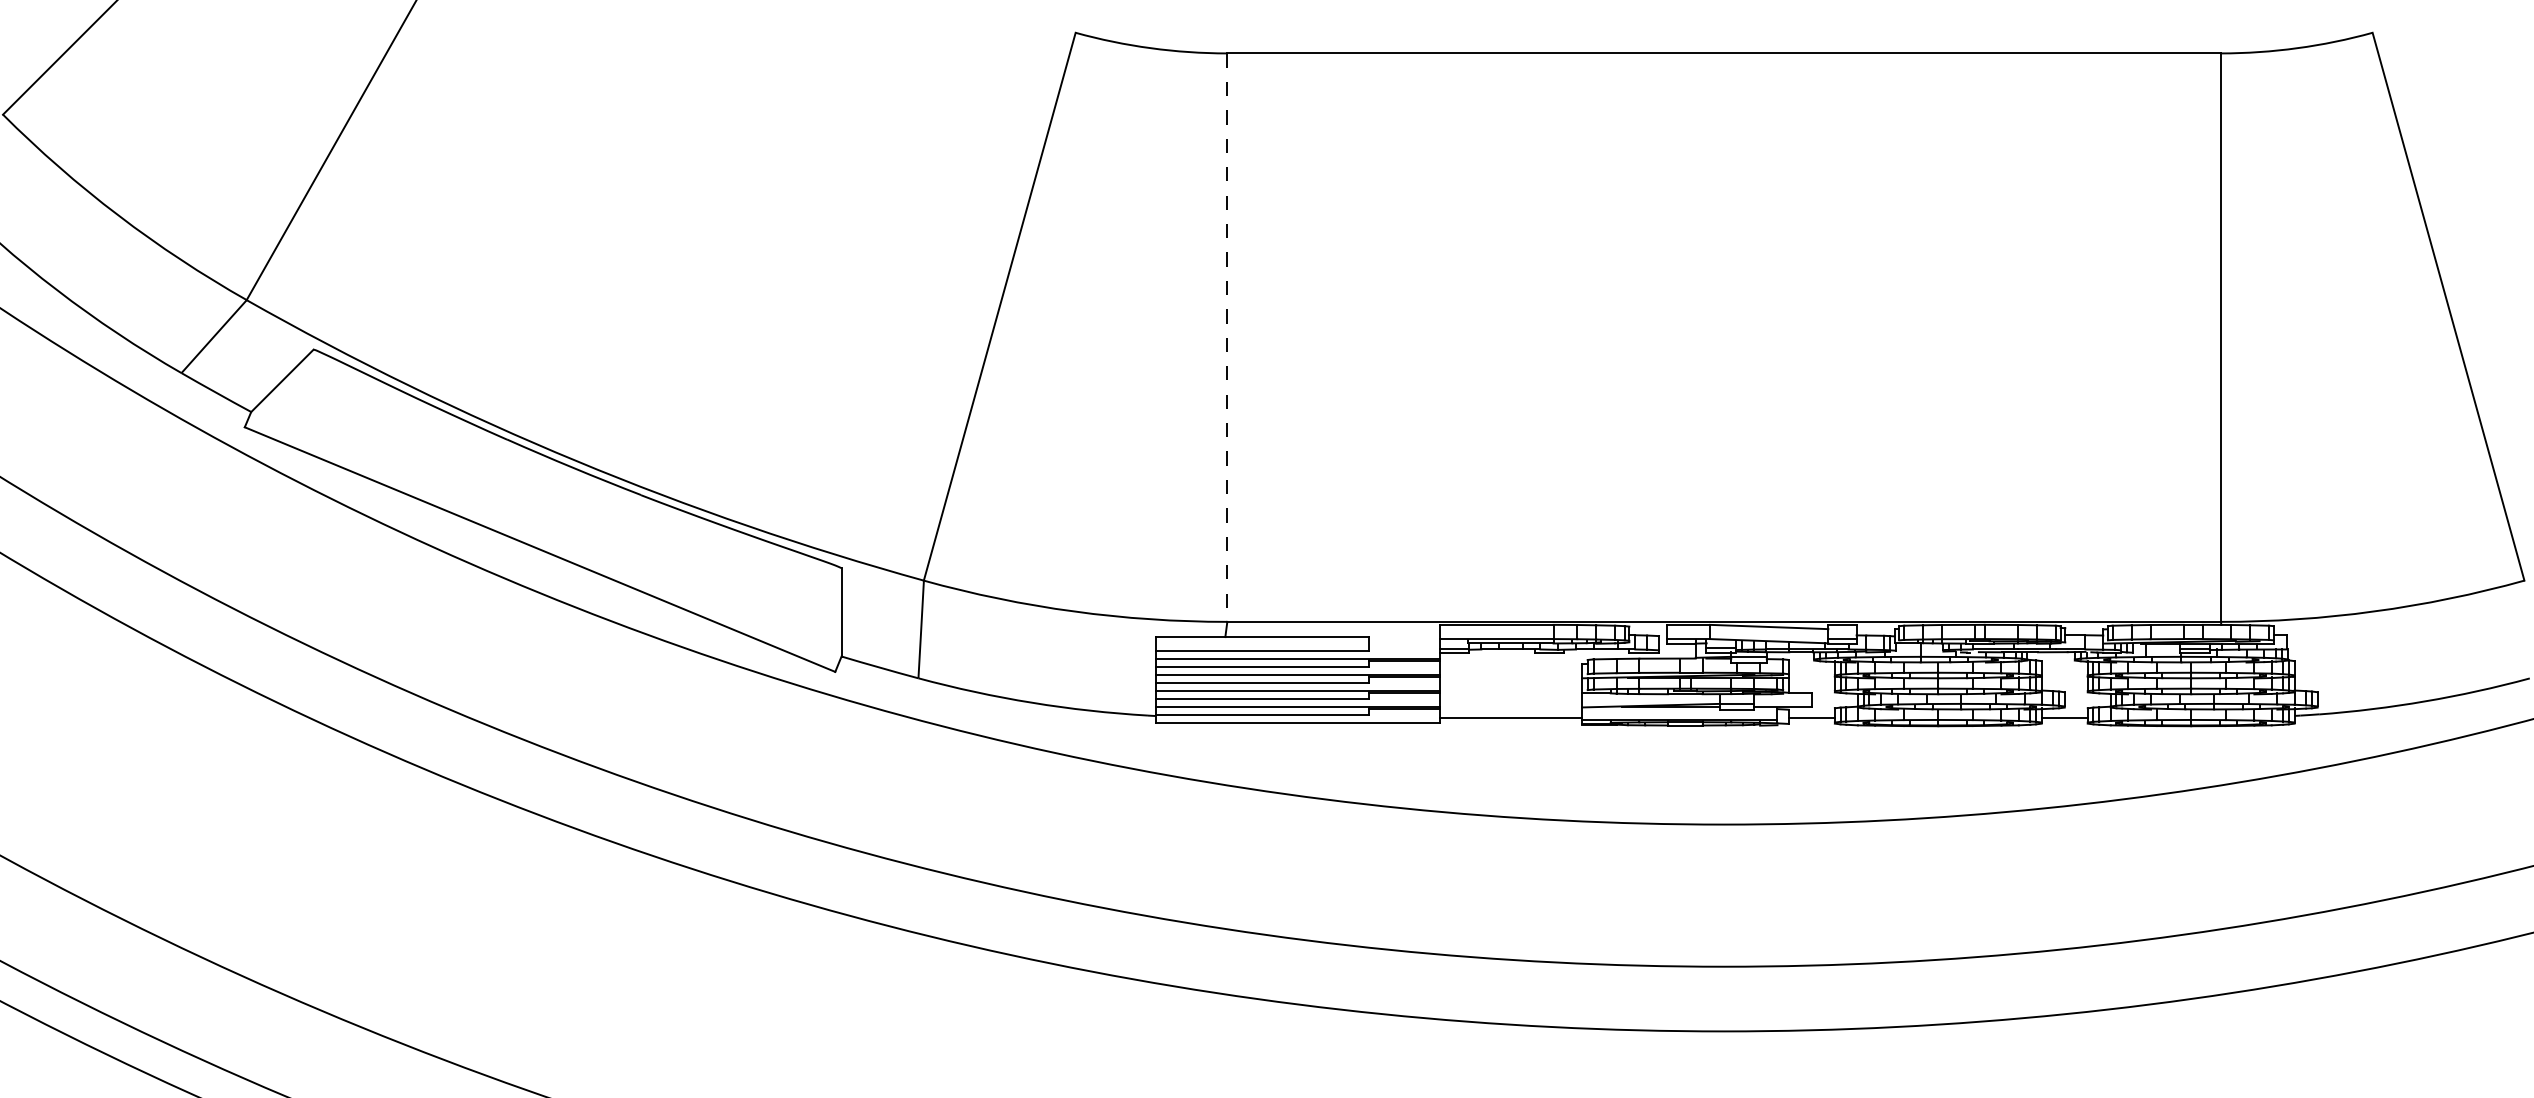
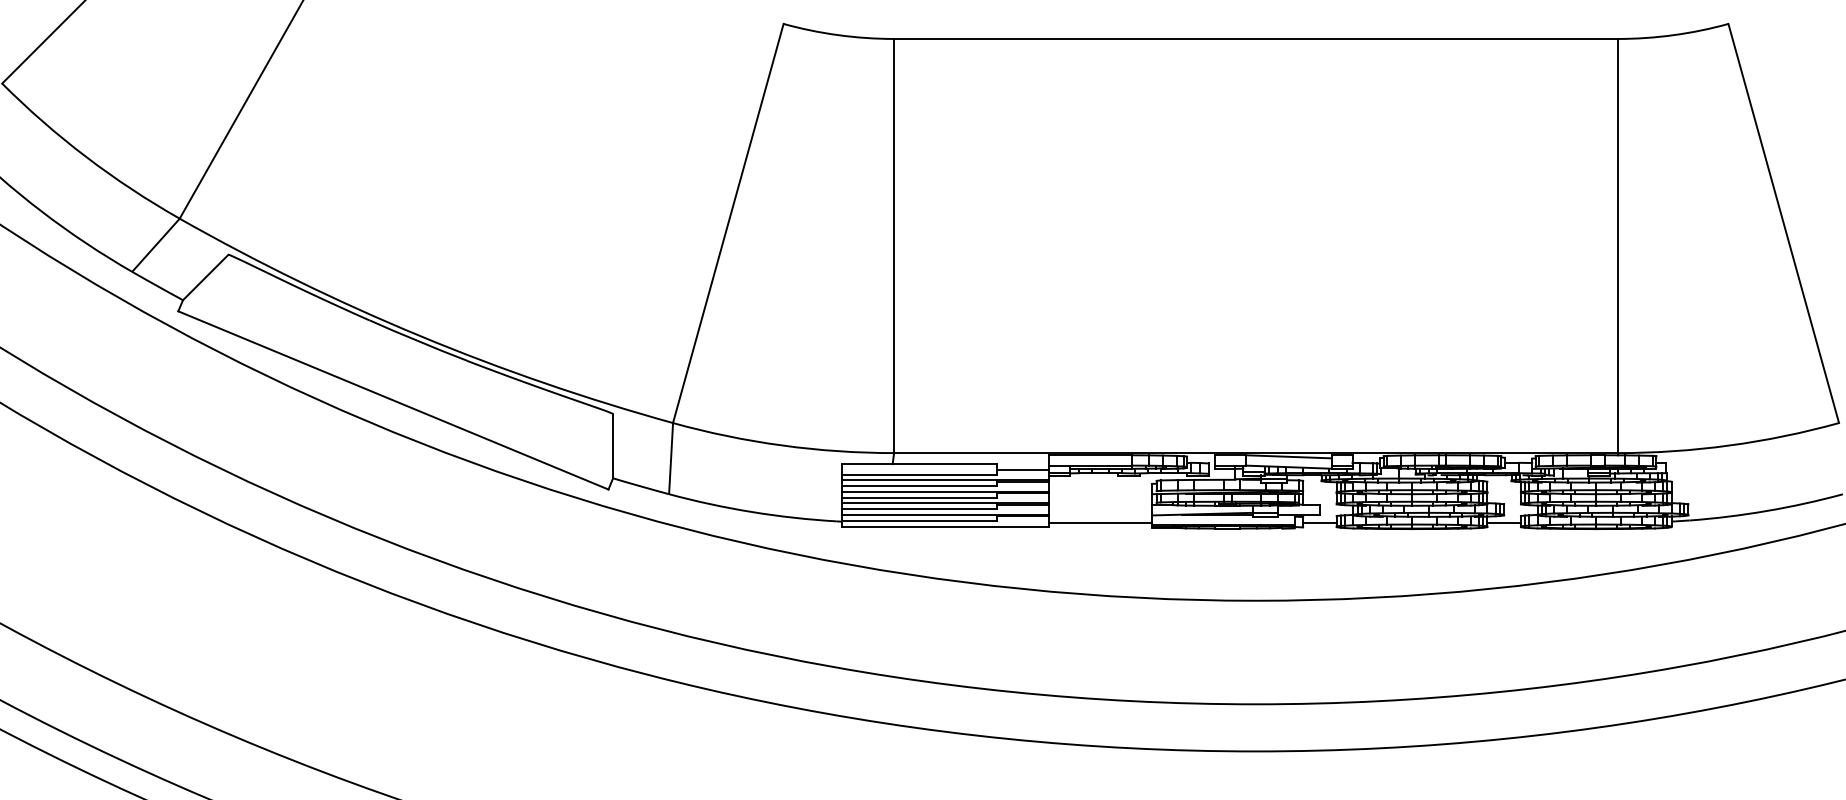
line: (1227, 338) -> (894, 246), dashed -> solid
line: (1403, 645) -> (1022, 470), added

